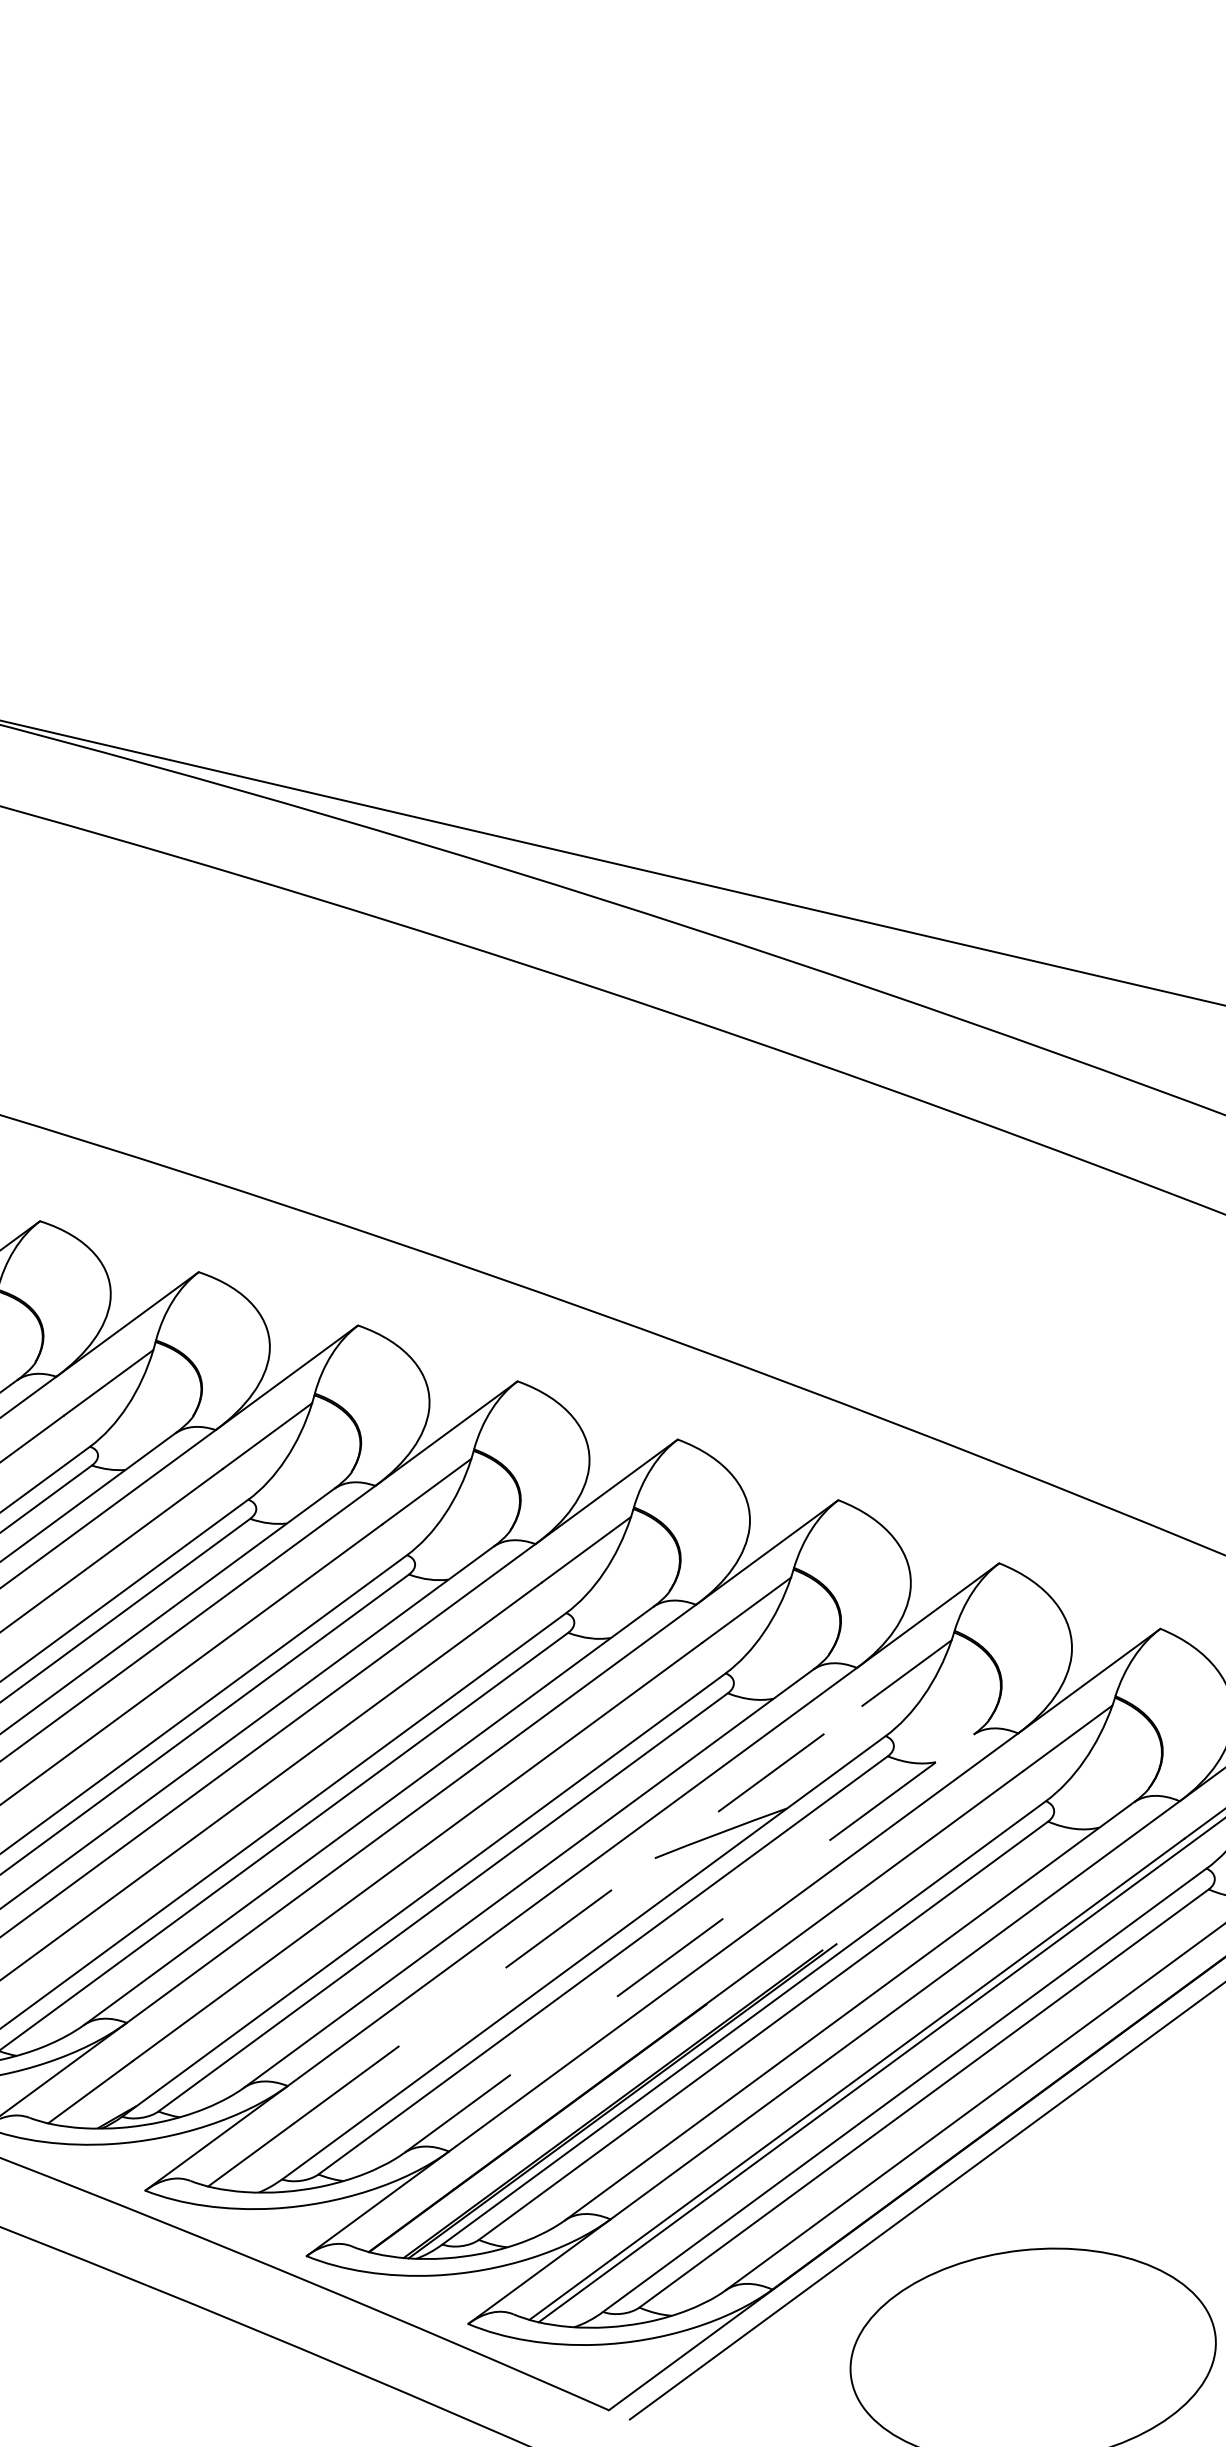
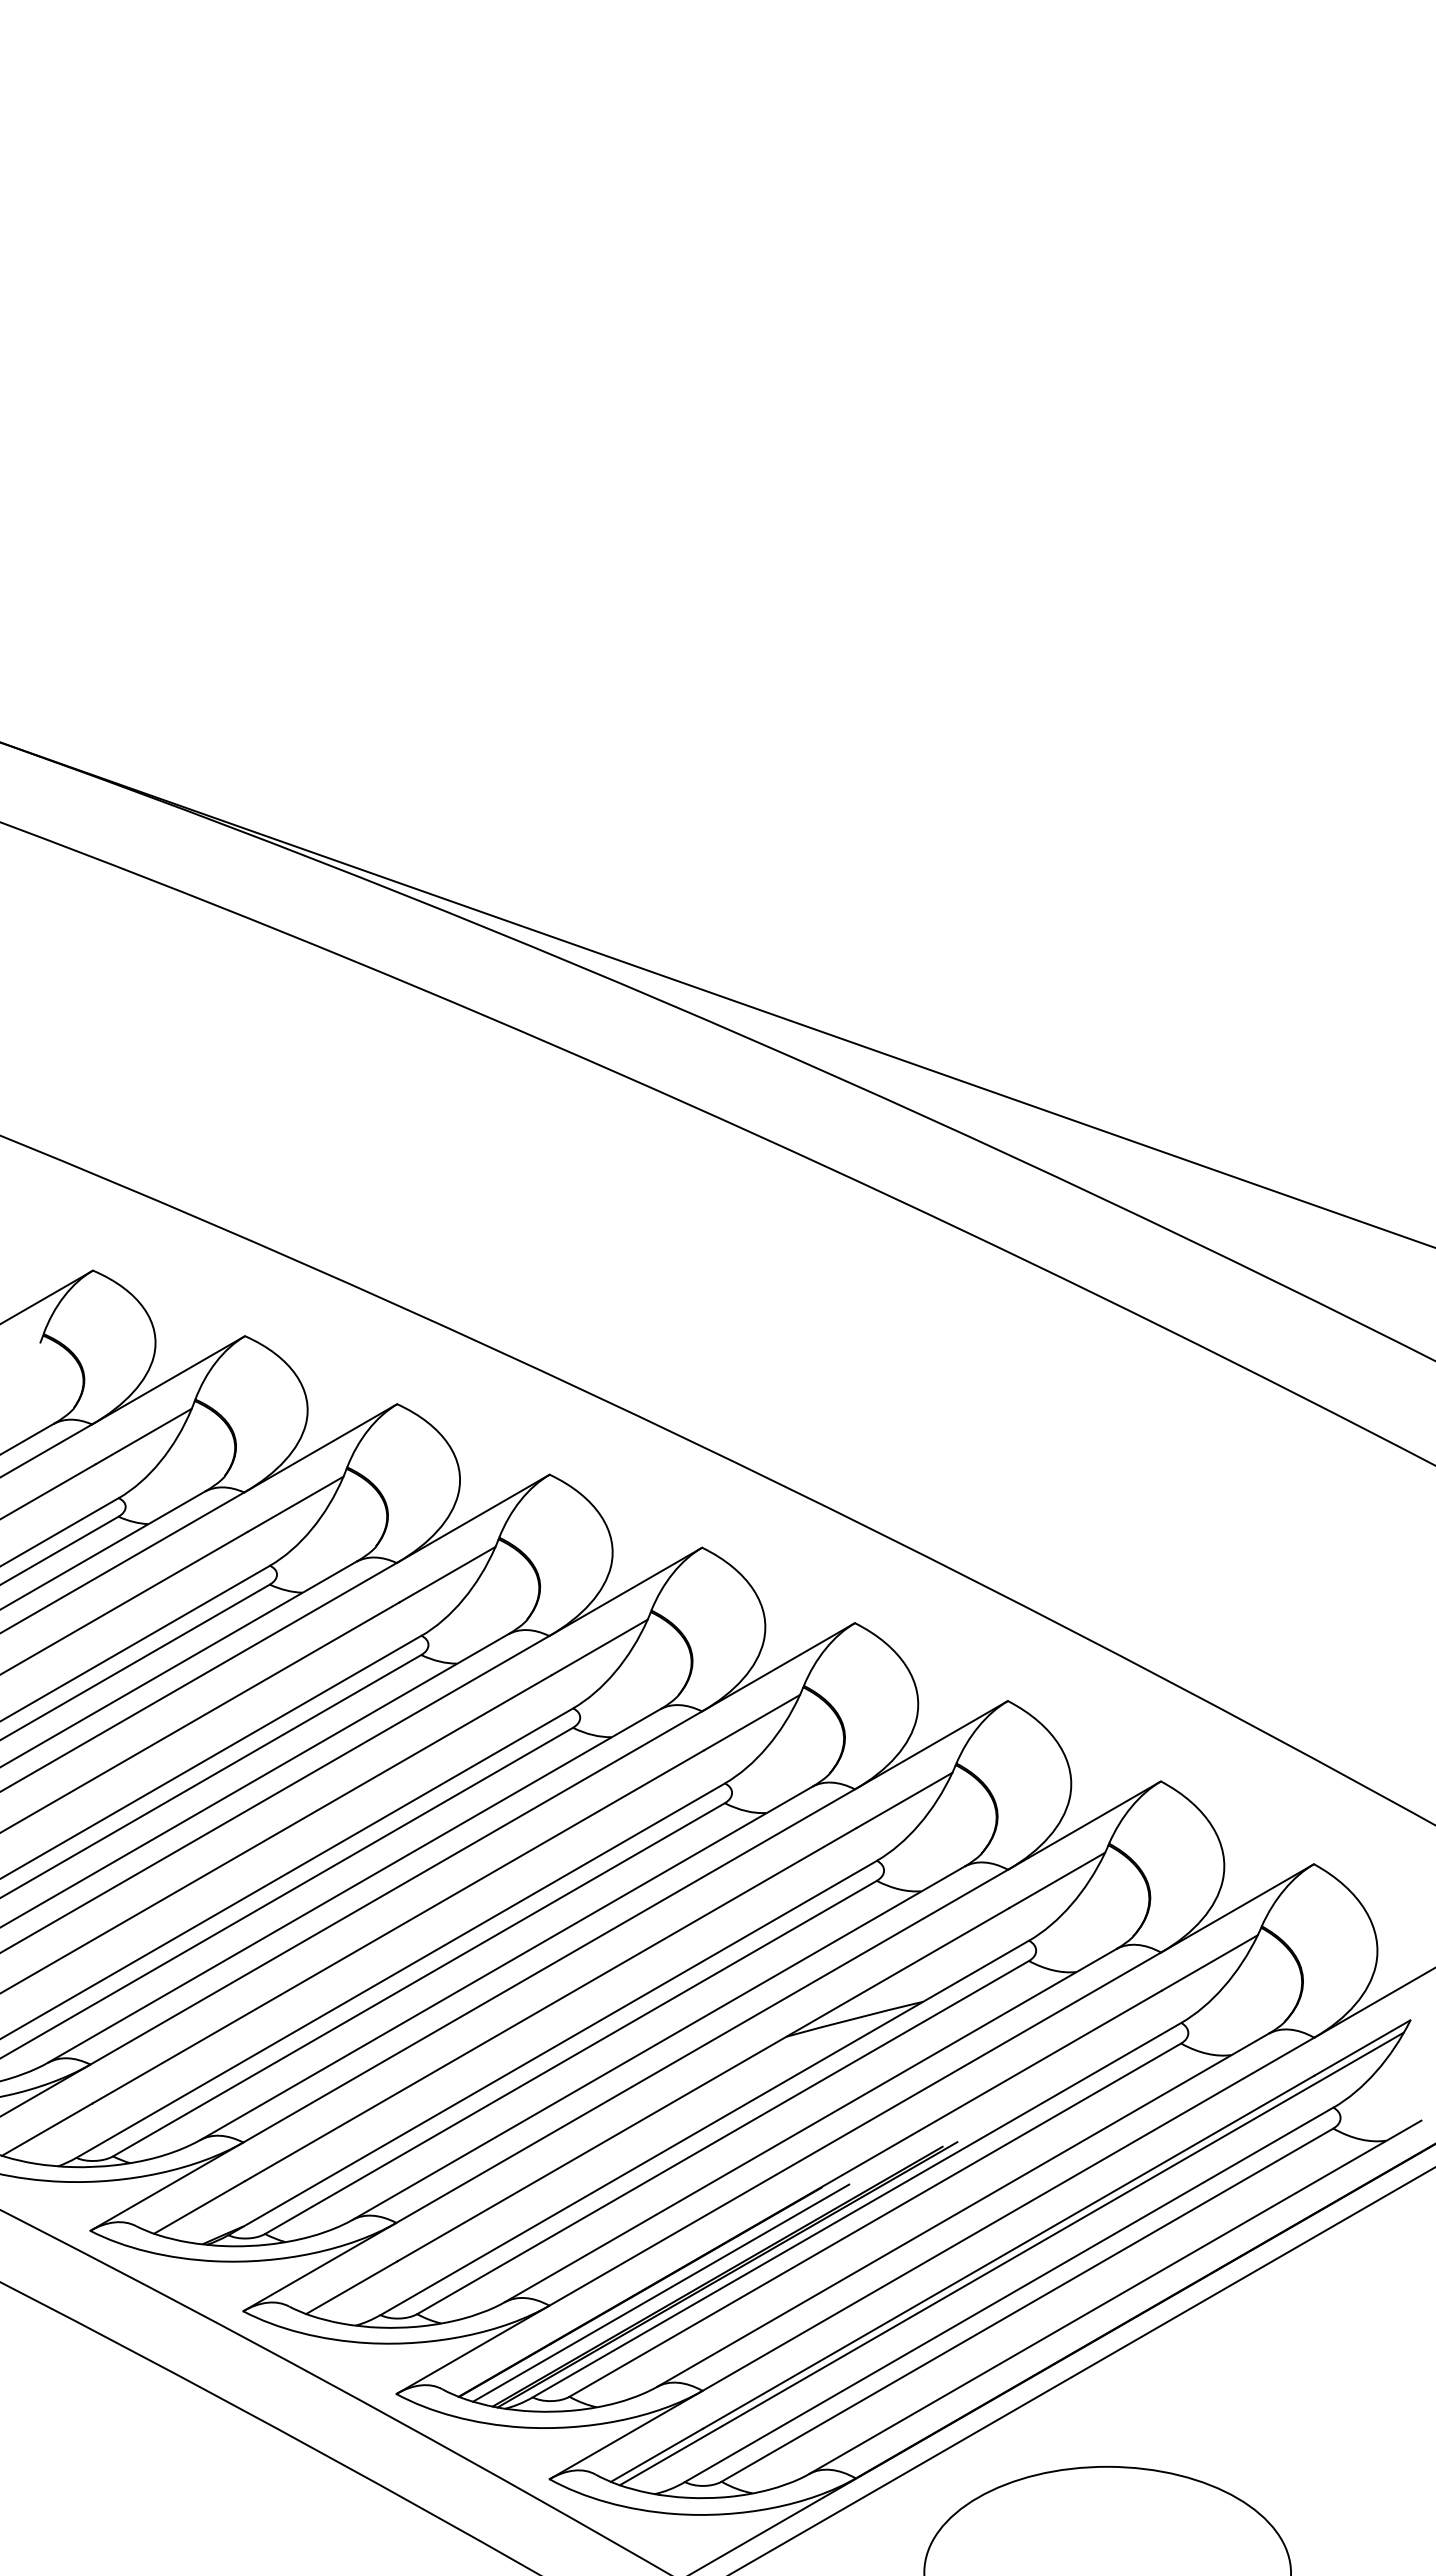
line: (577, 1914) -> (703, 2084), dashed -> solid
line: (689, 1943) -> (811, 2125), dashed -> solid
line: (558, 2126) -> (661, 2292), added

